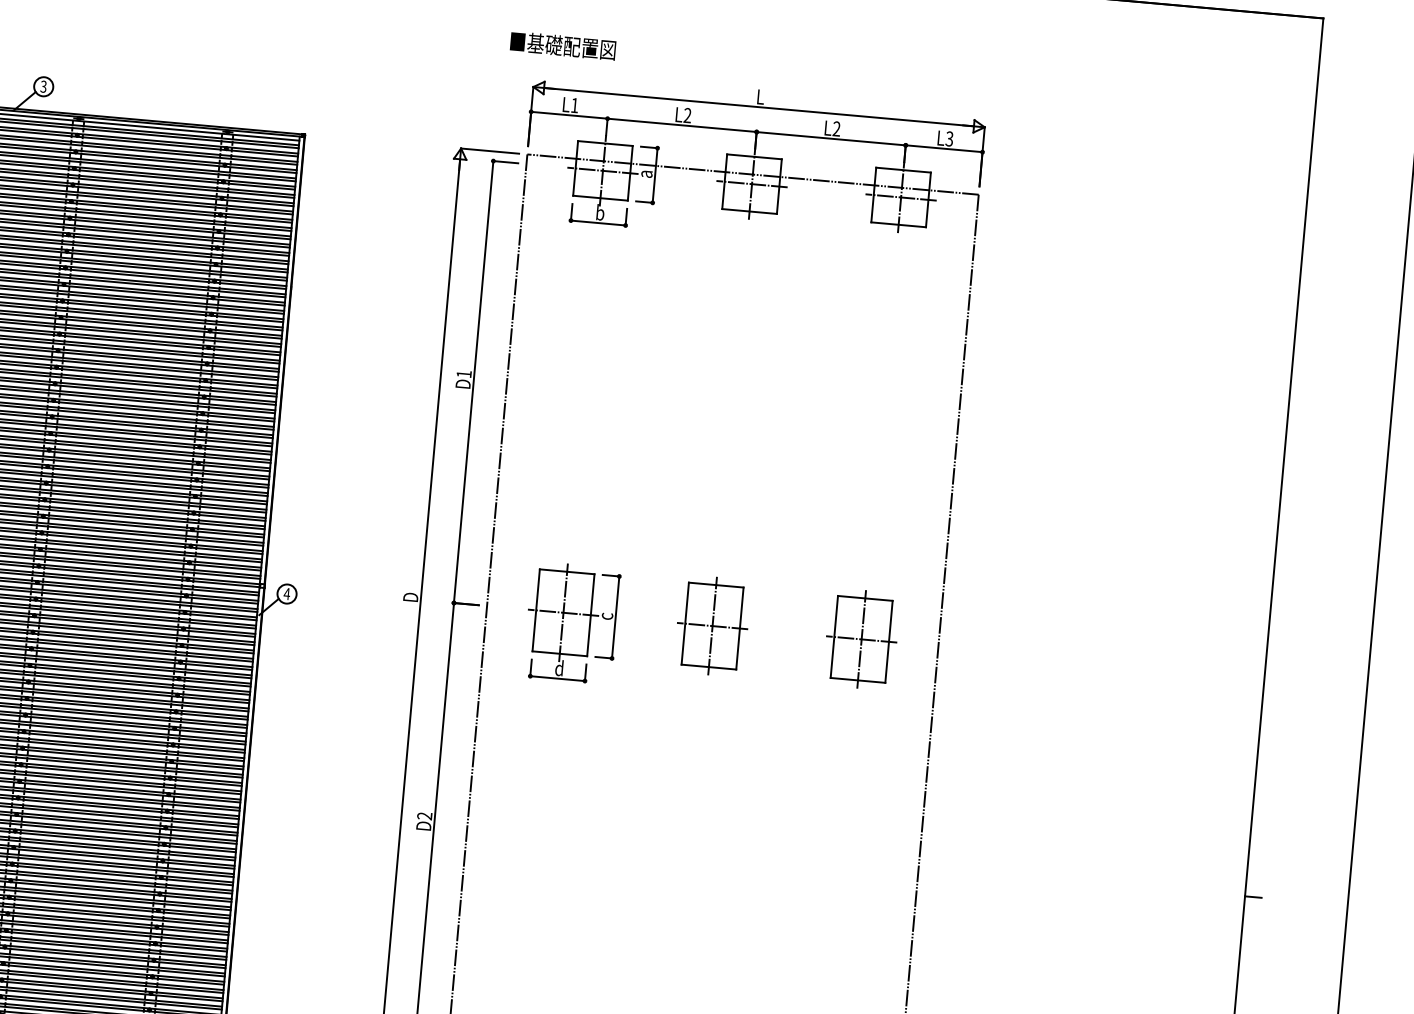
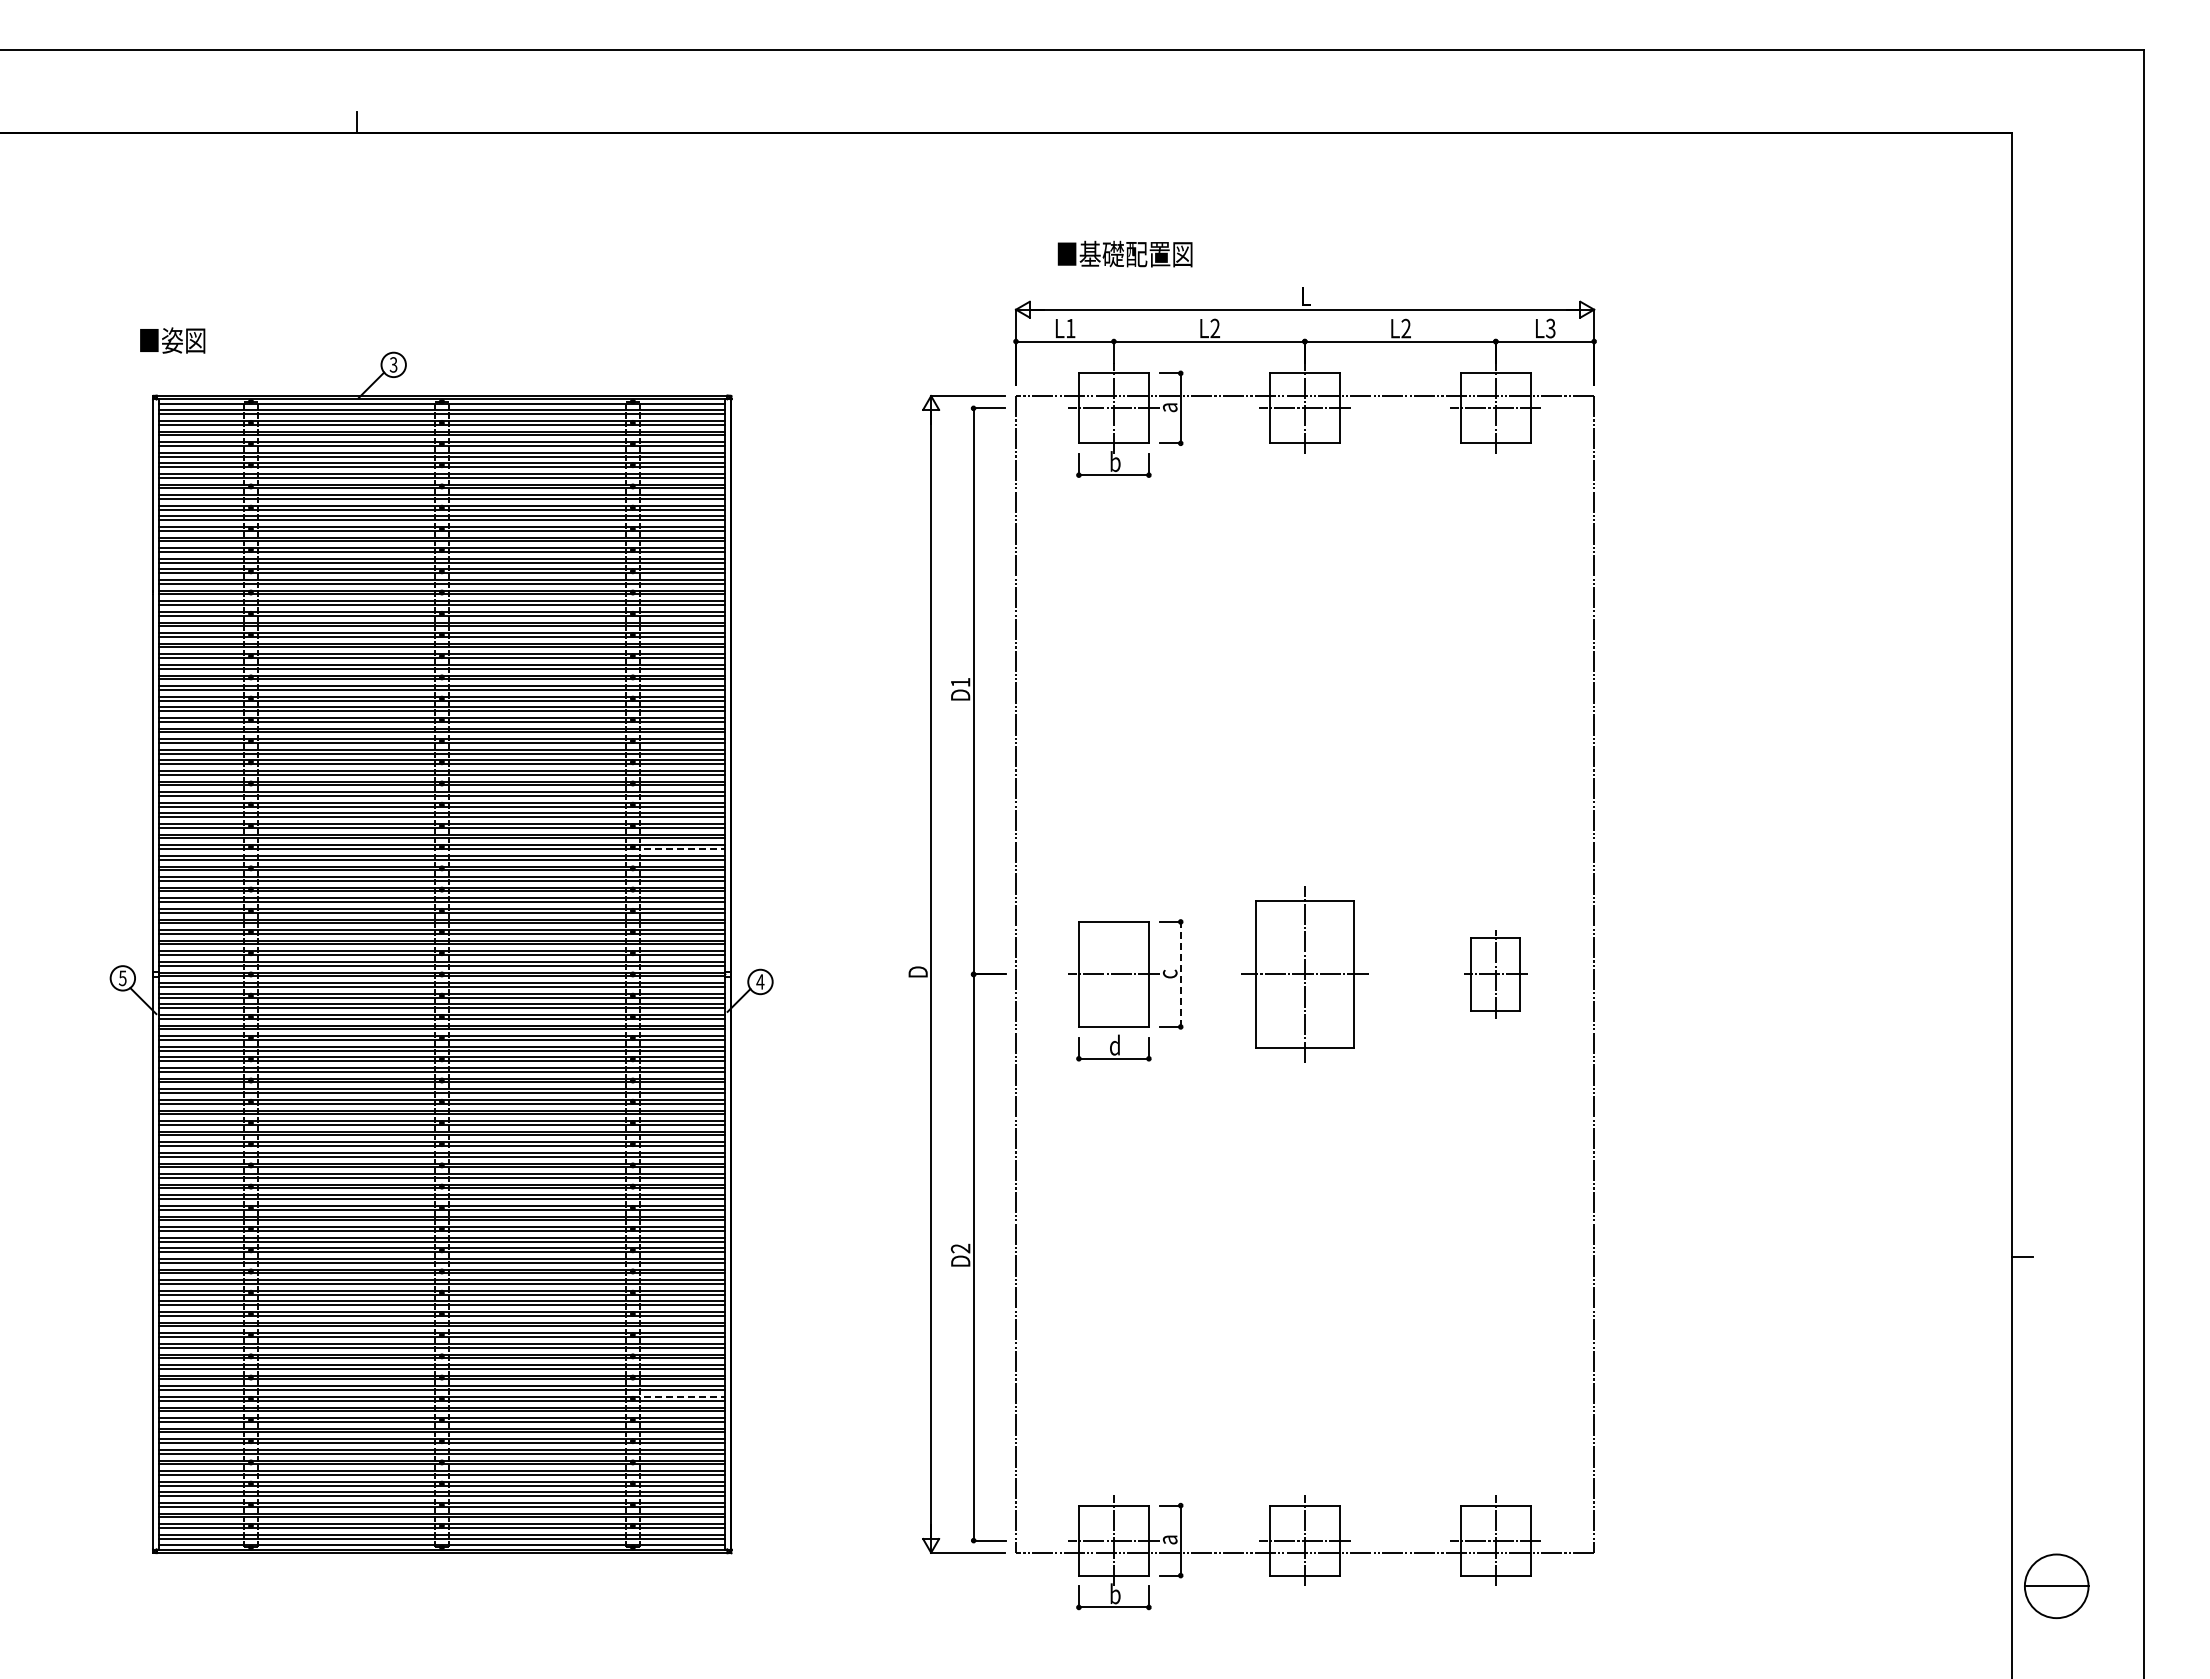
text: (562, 45) -> (1124, 253), moved
line: (233, 484) -> (679, 849), solid -> dashed
line: (563, 612) -> (1113, 974), removed
line: (615, 617) -> (1180, 974), solid -> dashed
part: (712, 626) -> (1304, 974), size x1.4
part: (861, 639) -> (1495, 974), size x0.7
line: (194, 912) -> (679, 1396), solid -> dashed

